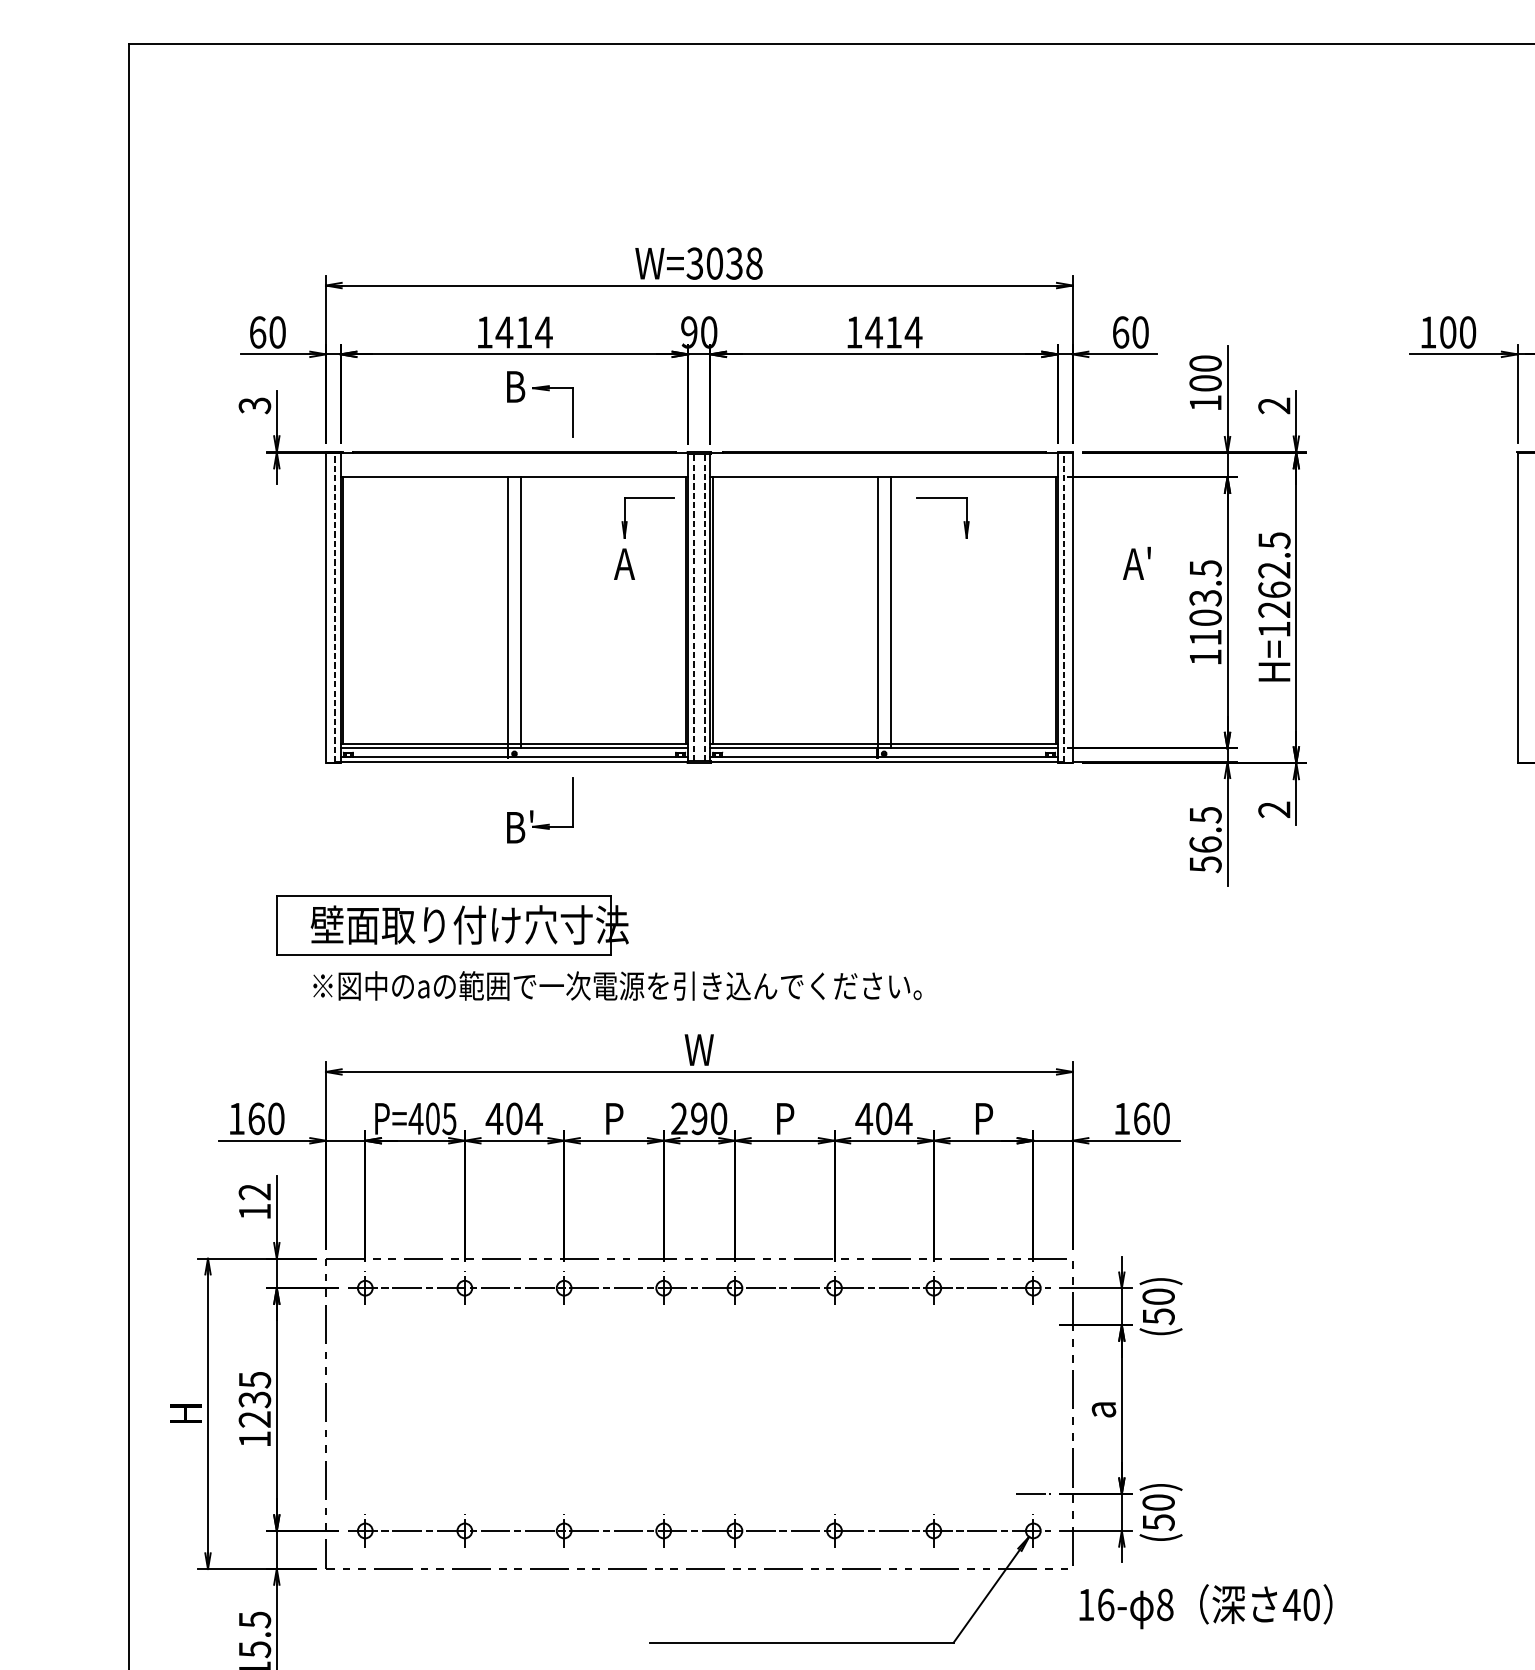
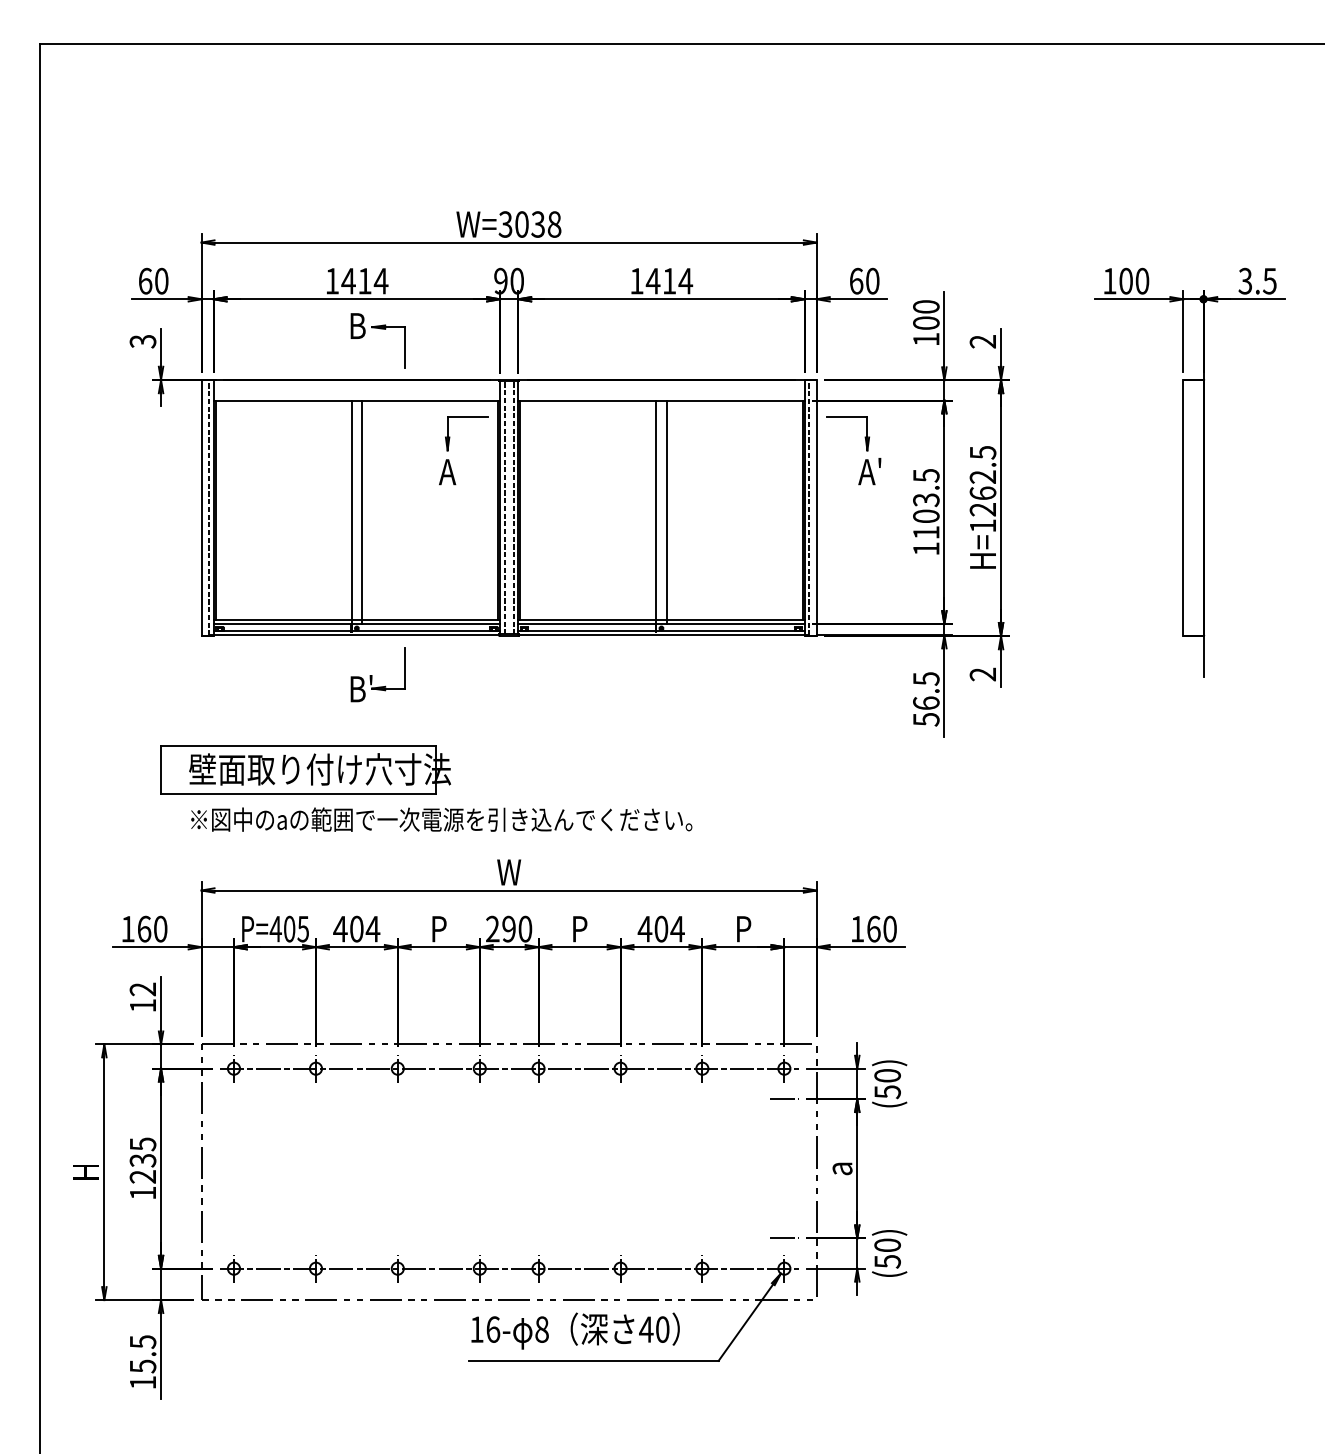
part: (942, 497) -> (847, 417), moved
line: (1033, 1325) -> (784, 1099), added
text: (1205, 1605) -> (575, 1330), moved

